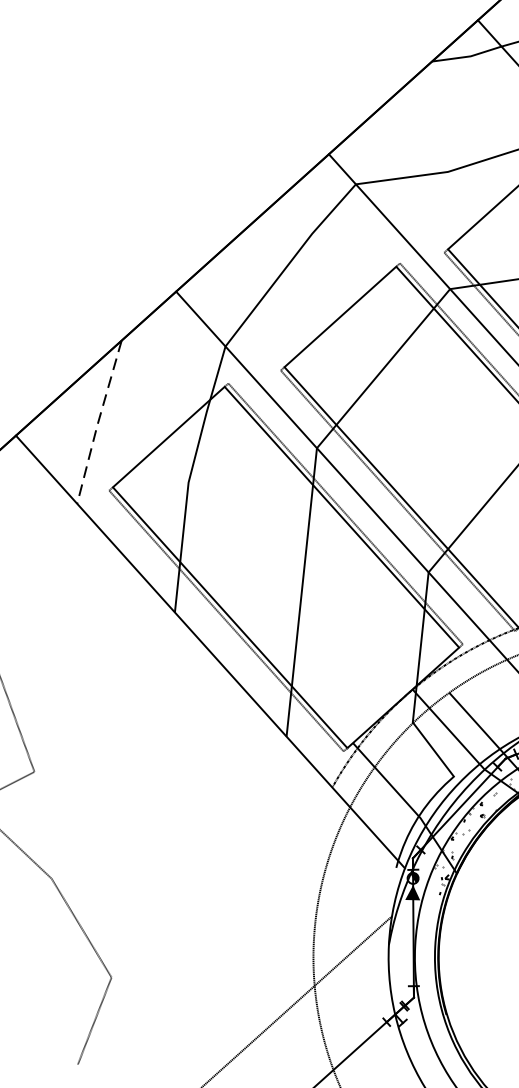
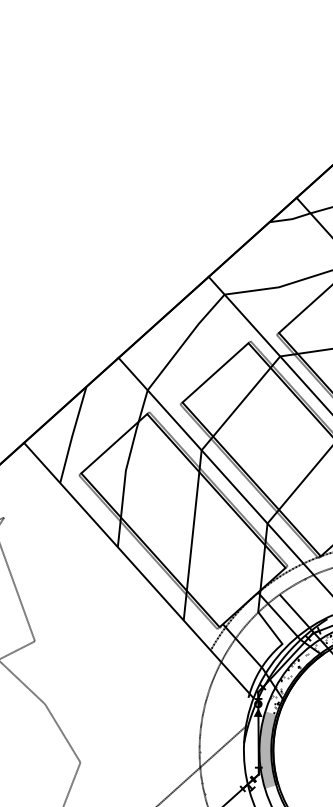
line: (98, 423) -> (72, 435), dashed -> solid
fill: (428, 955) -> (267, 749), added

